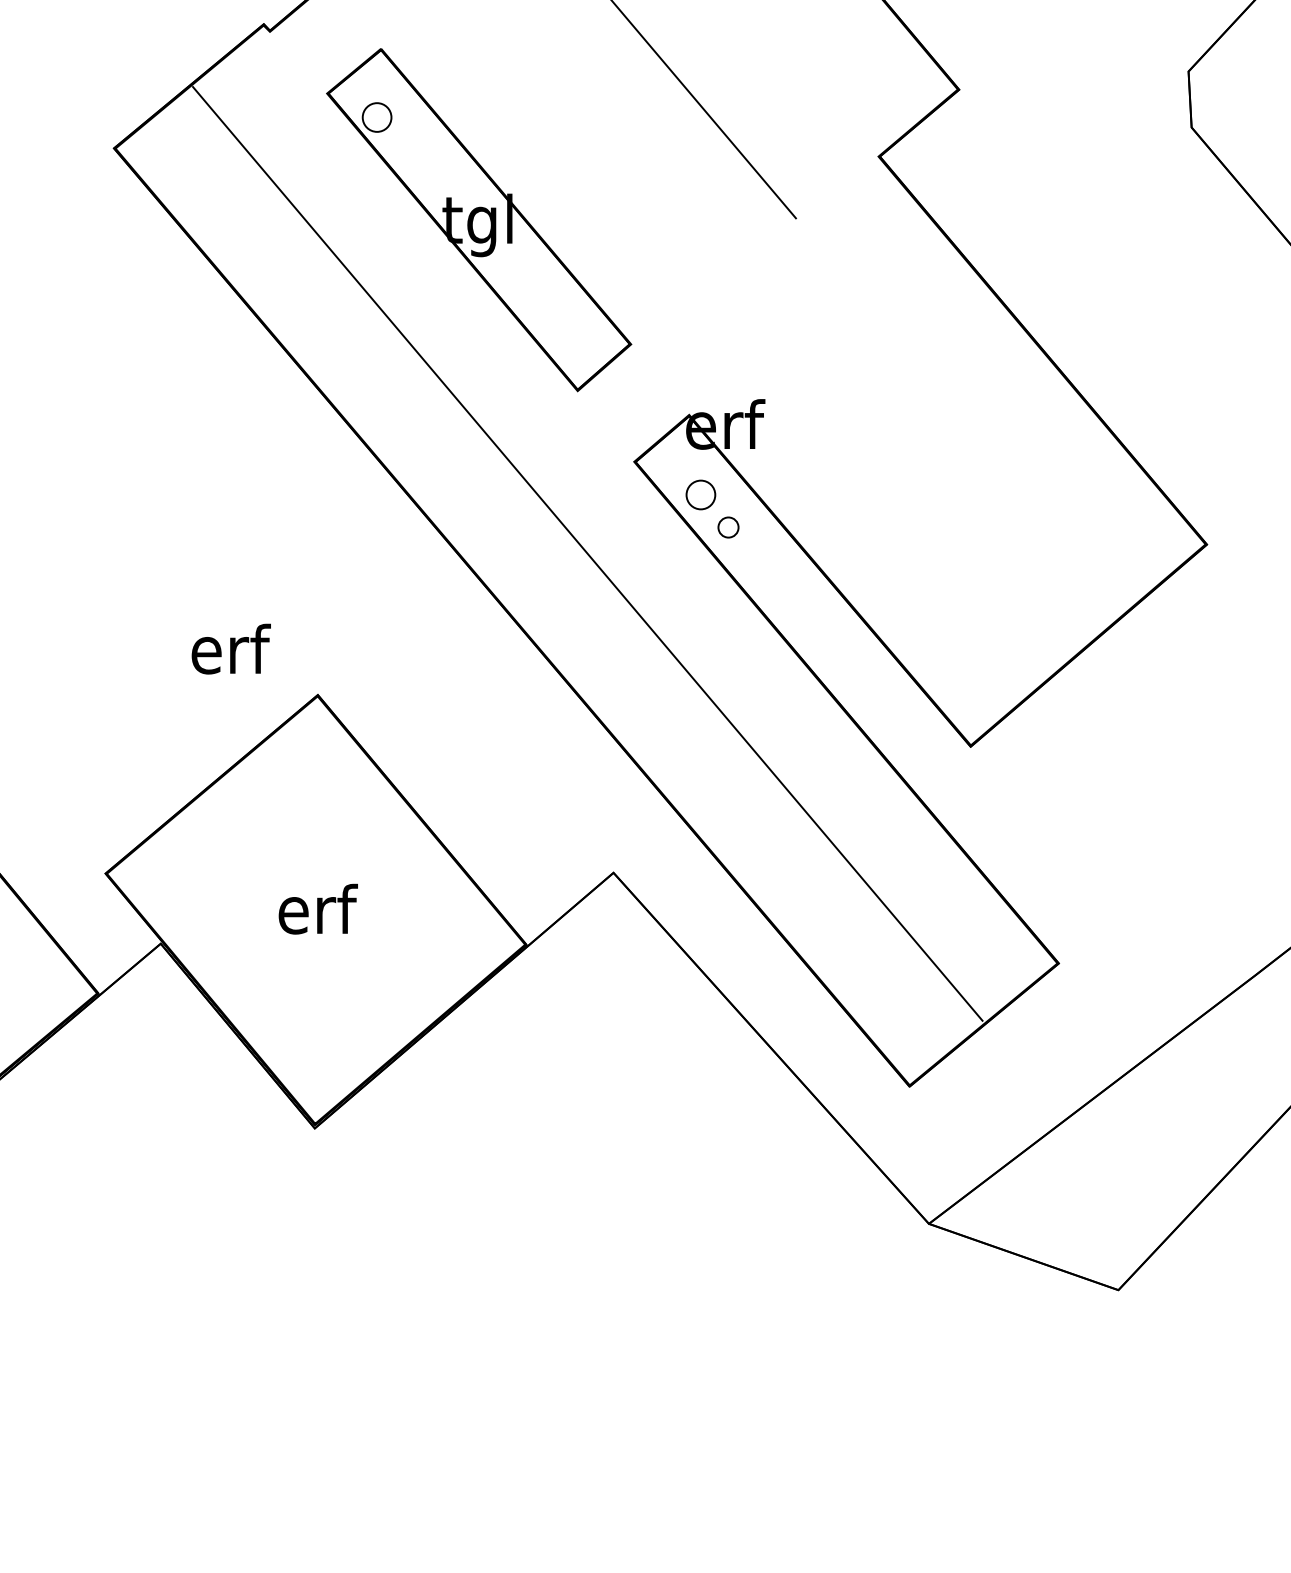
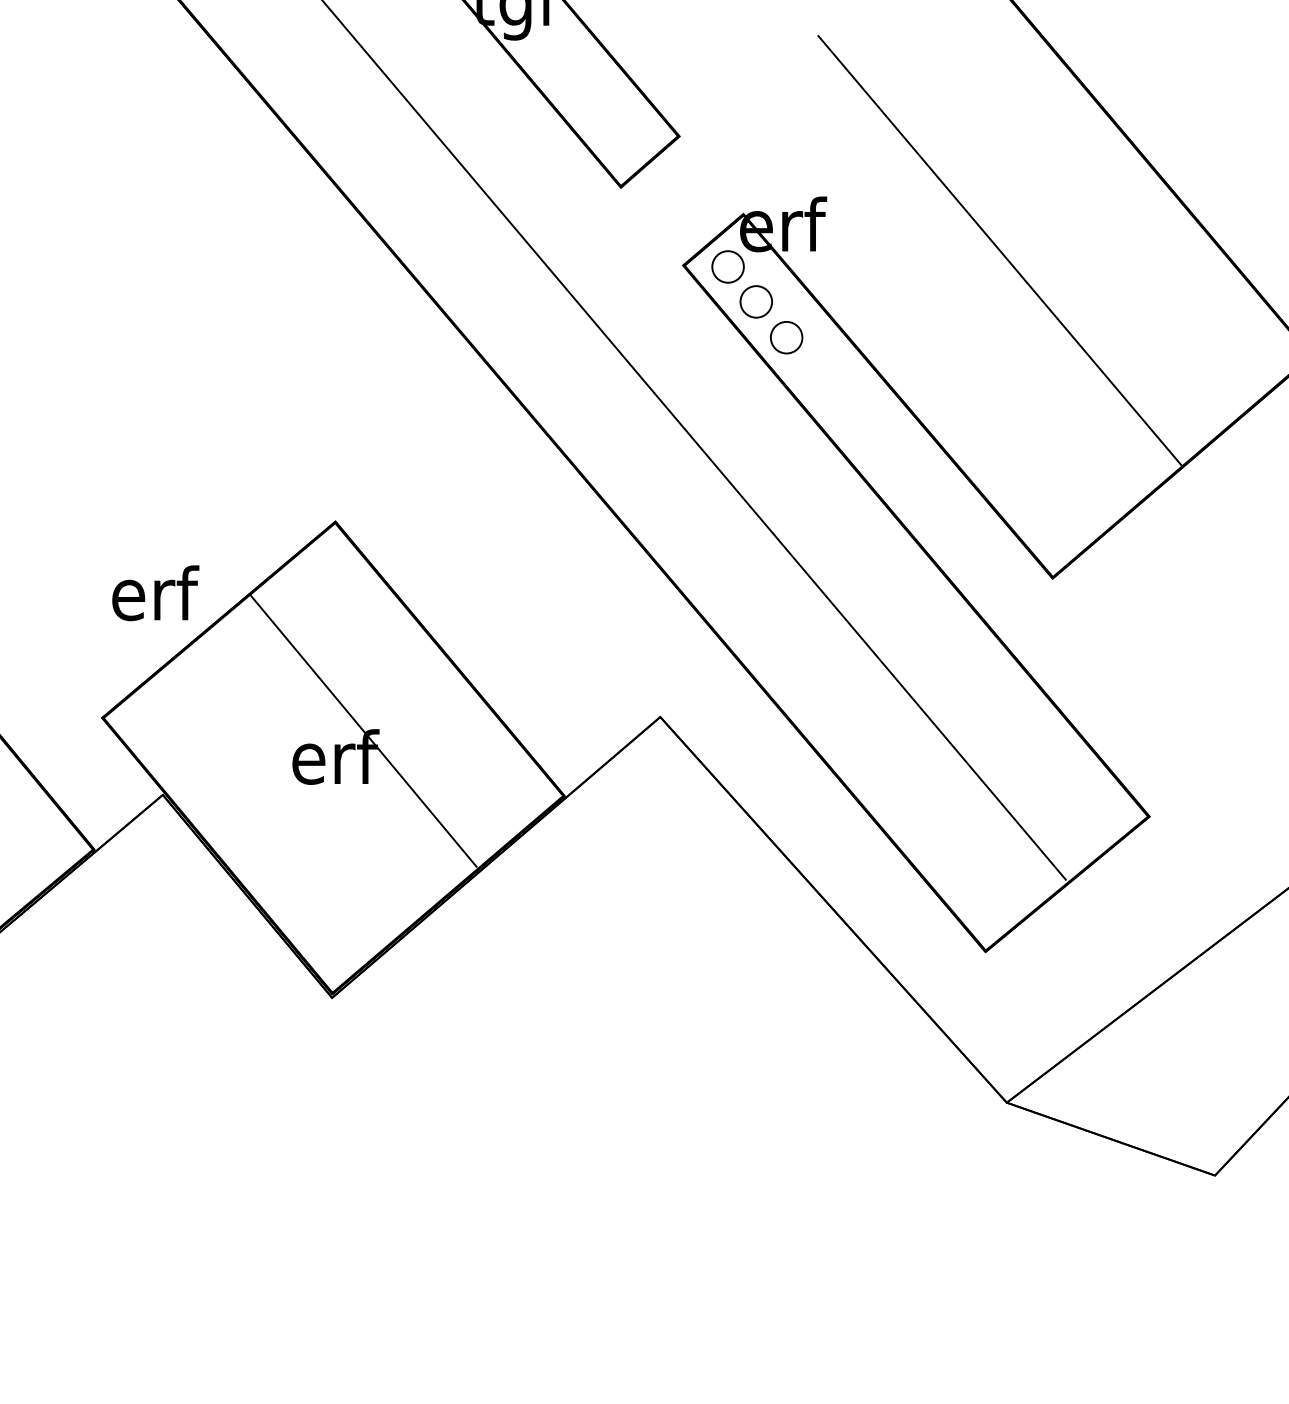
line: (922, 448) -> (999, 250), added
part: (675, 462) -> (728, 266), added
part: (728, 527) -> (786, 337), size x1.43
text: (230, 648) -> (154, 592), moved
line: (343, 885) -> (363, 730), added

